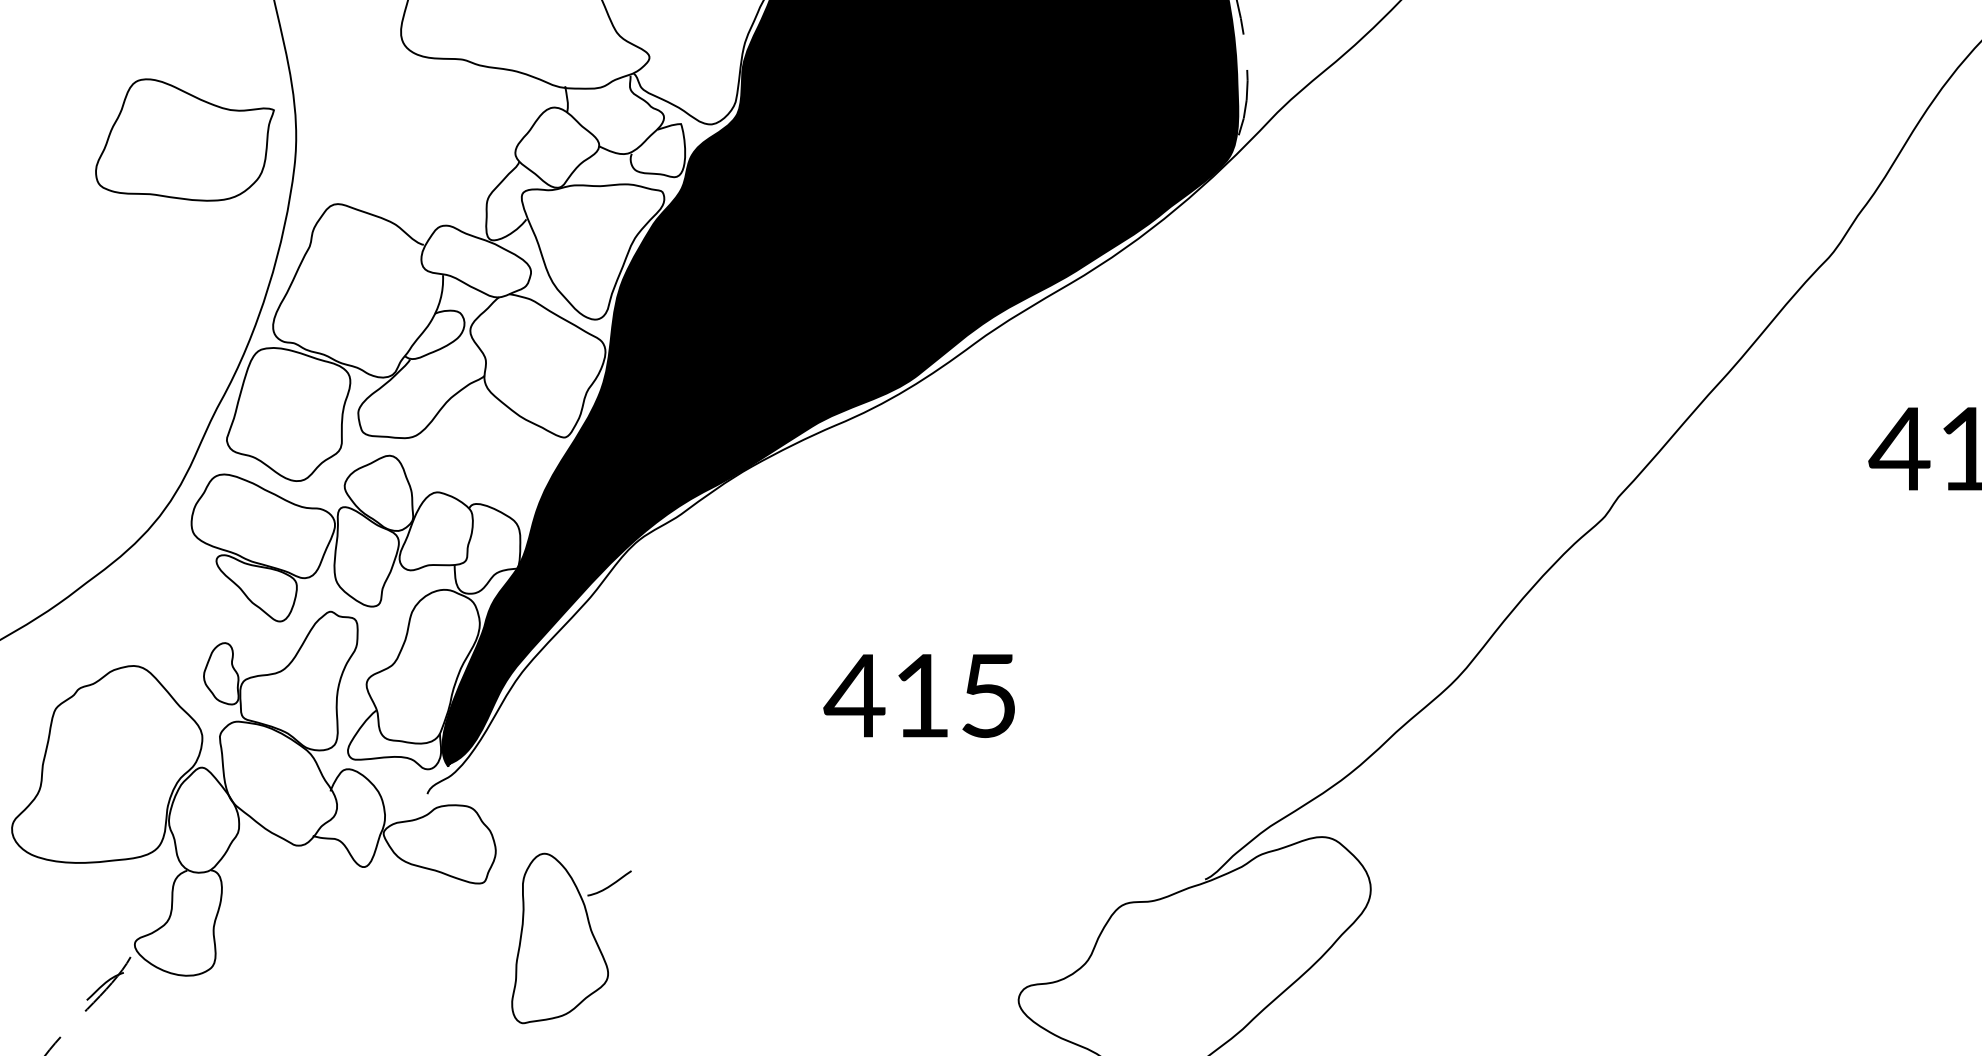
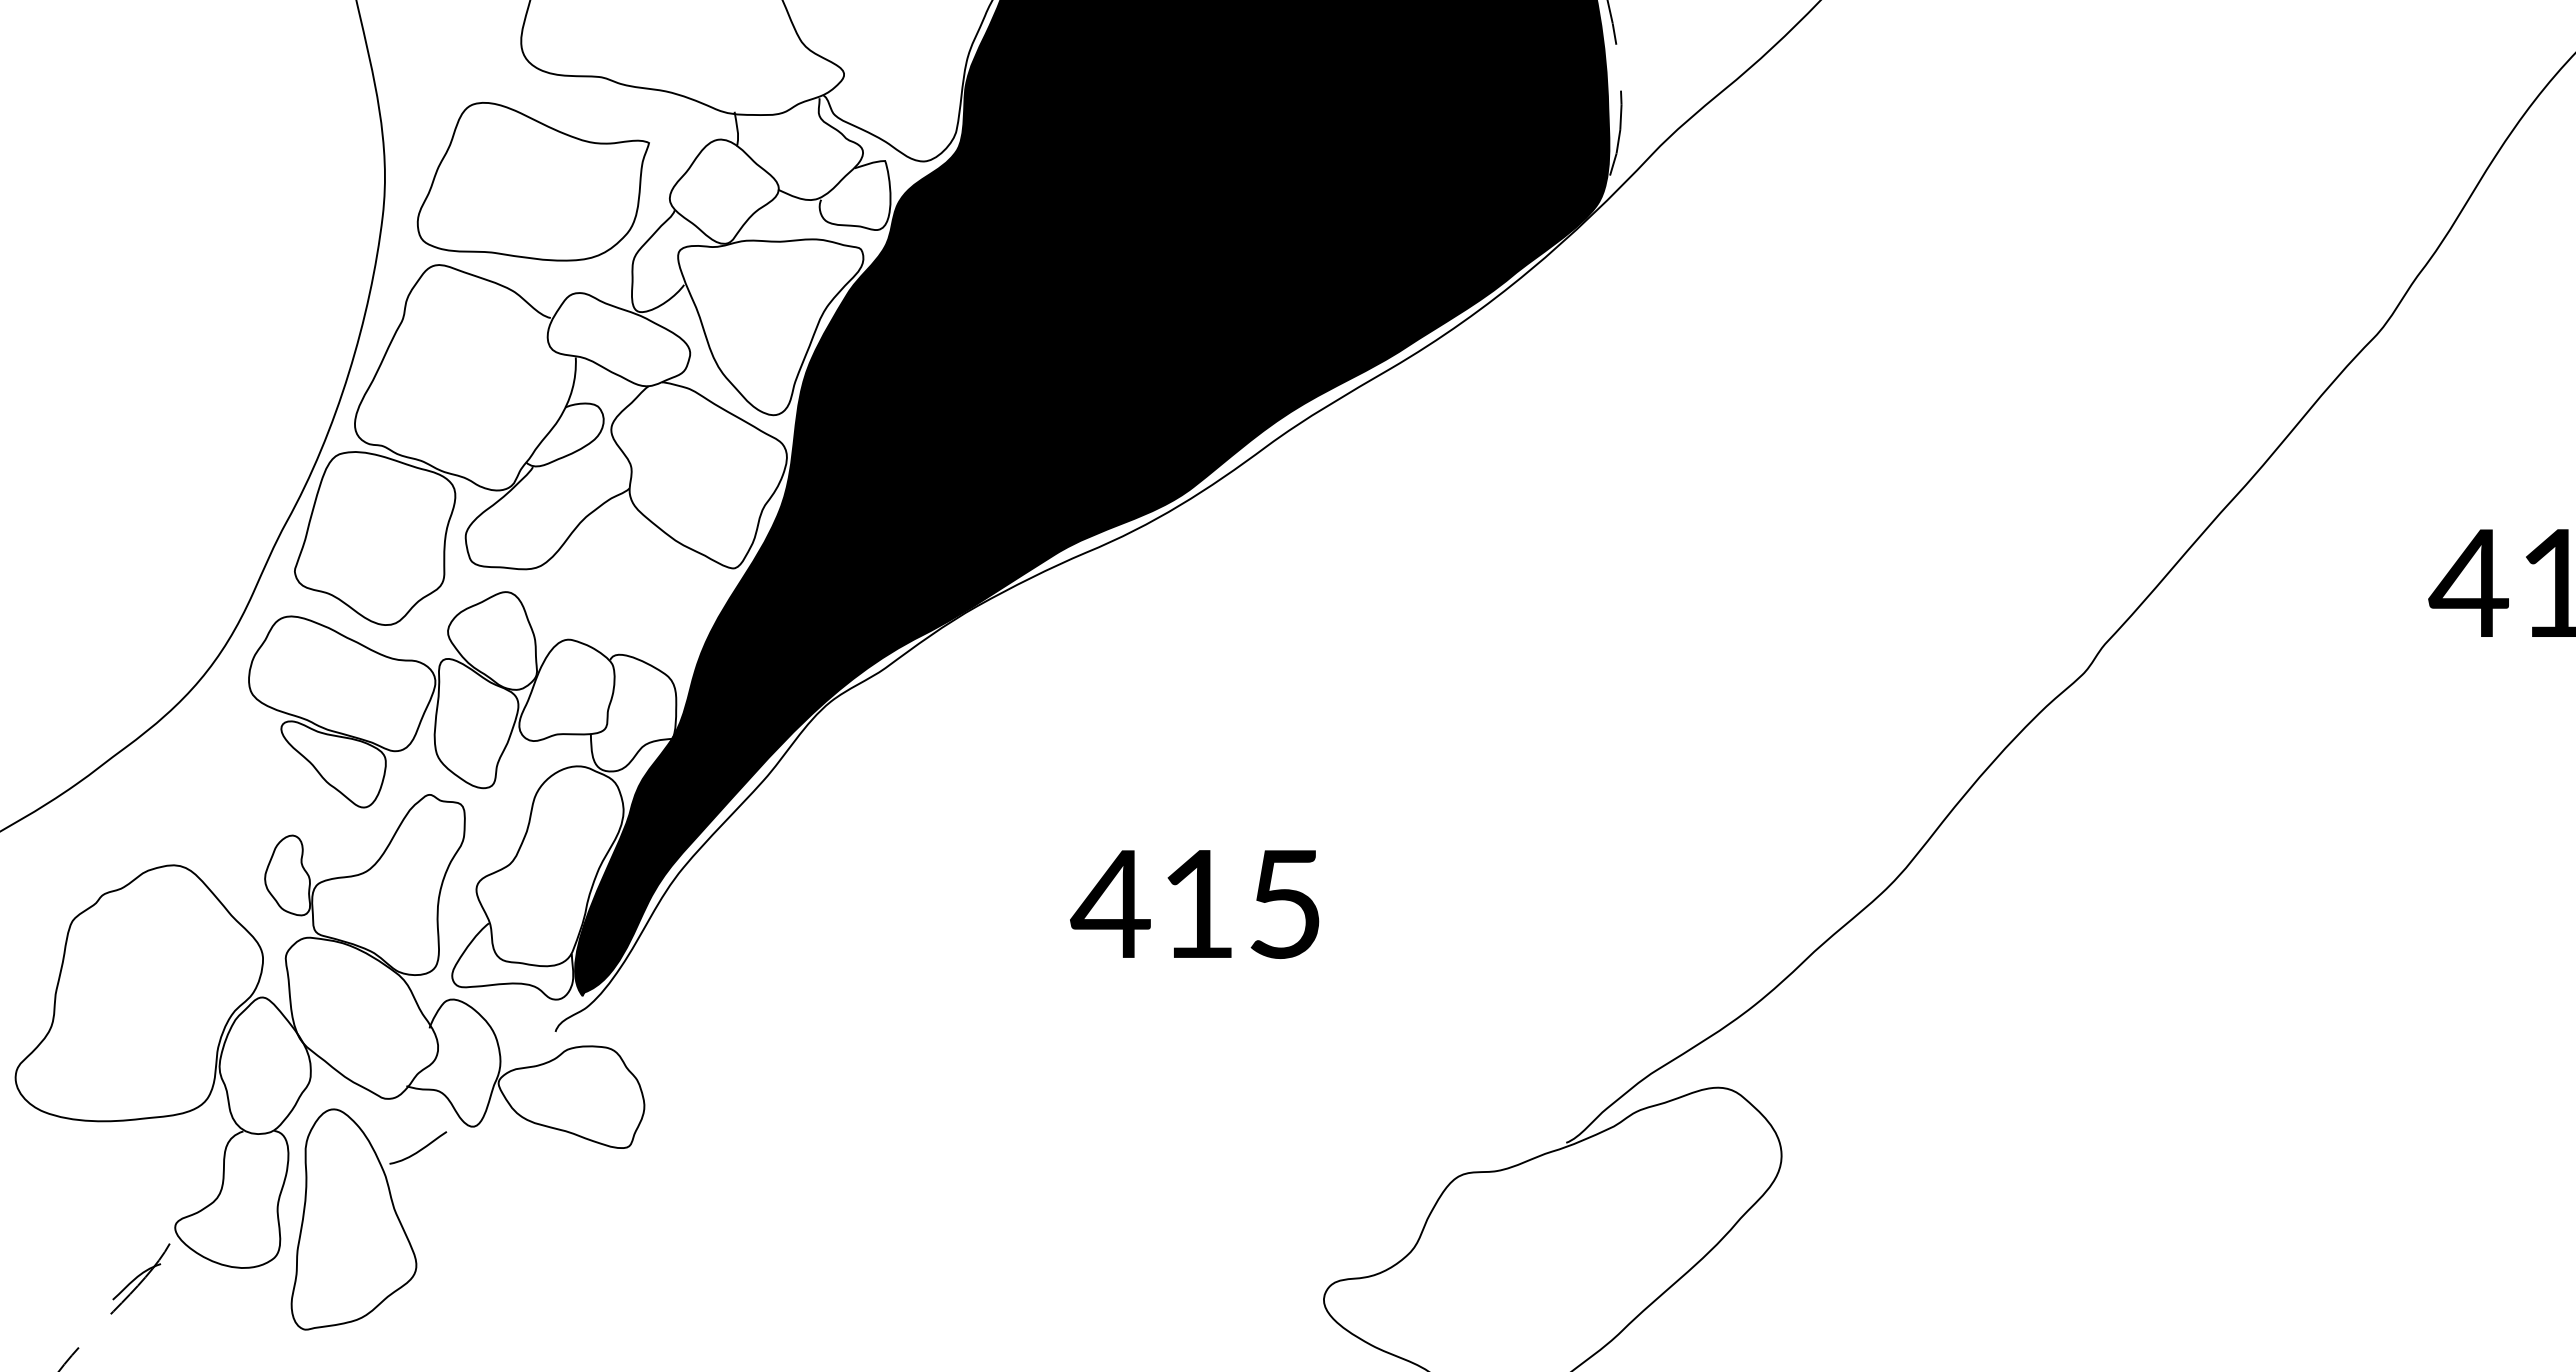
part: (184, 139) -> (532, 181), moved
part: (571, 938) -> (368, 1219), moved

